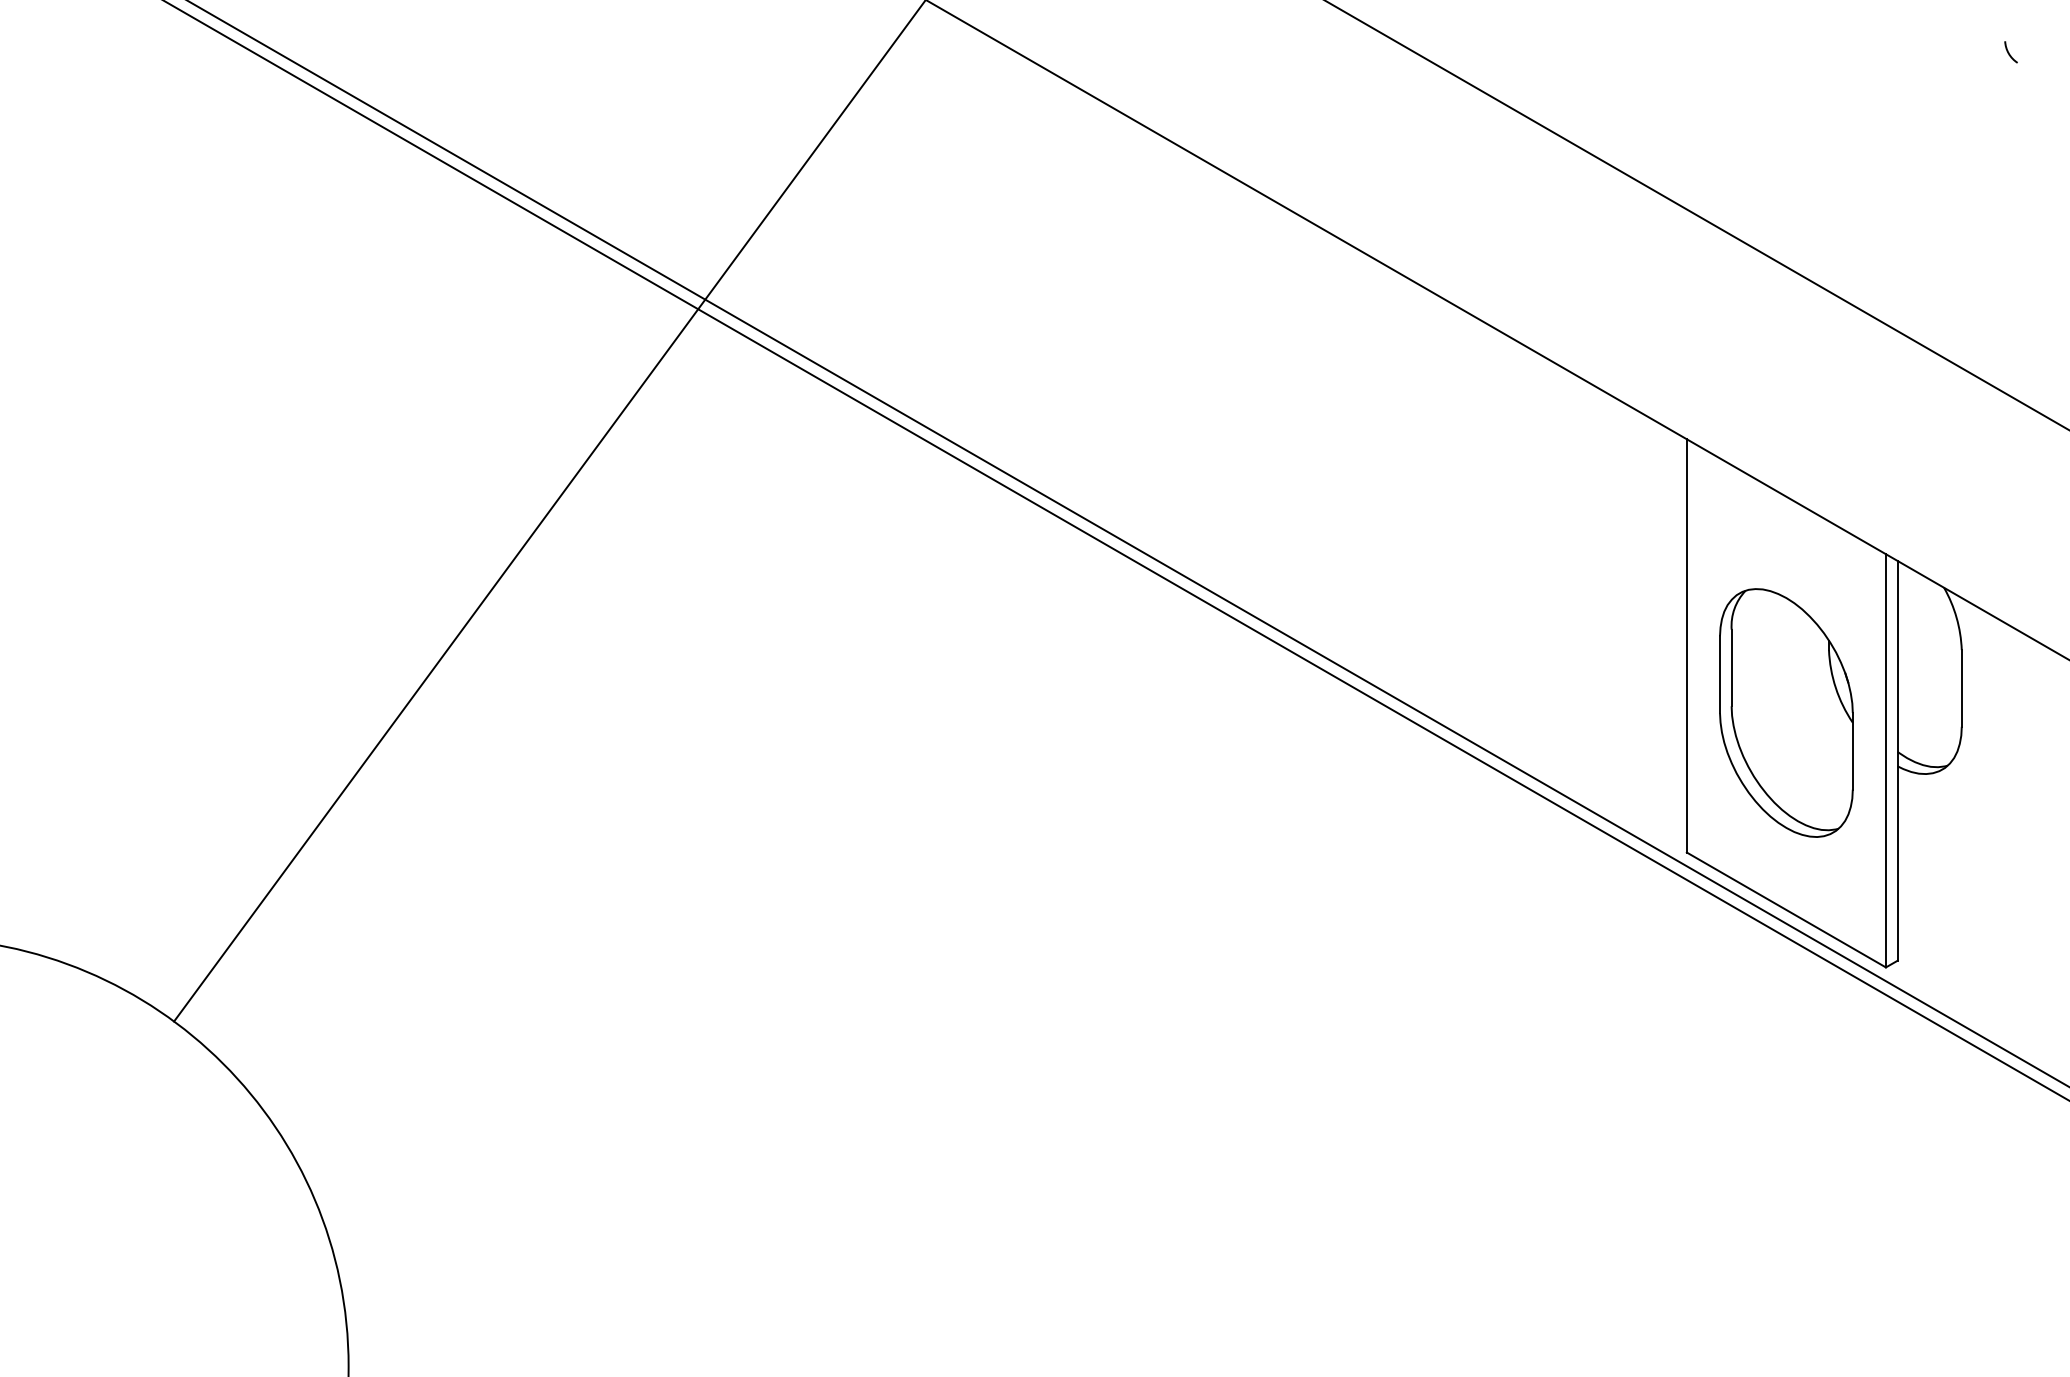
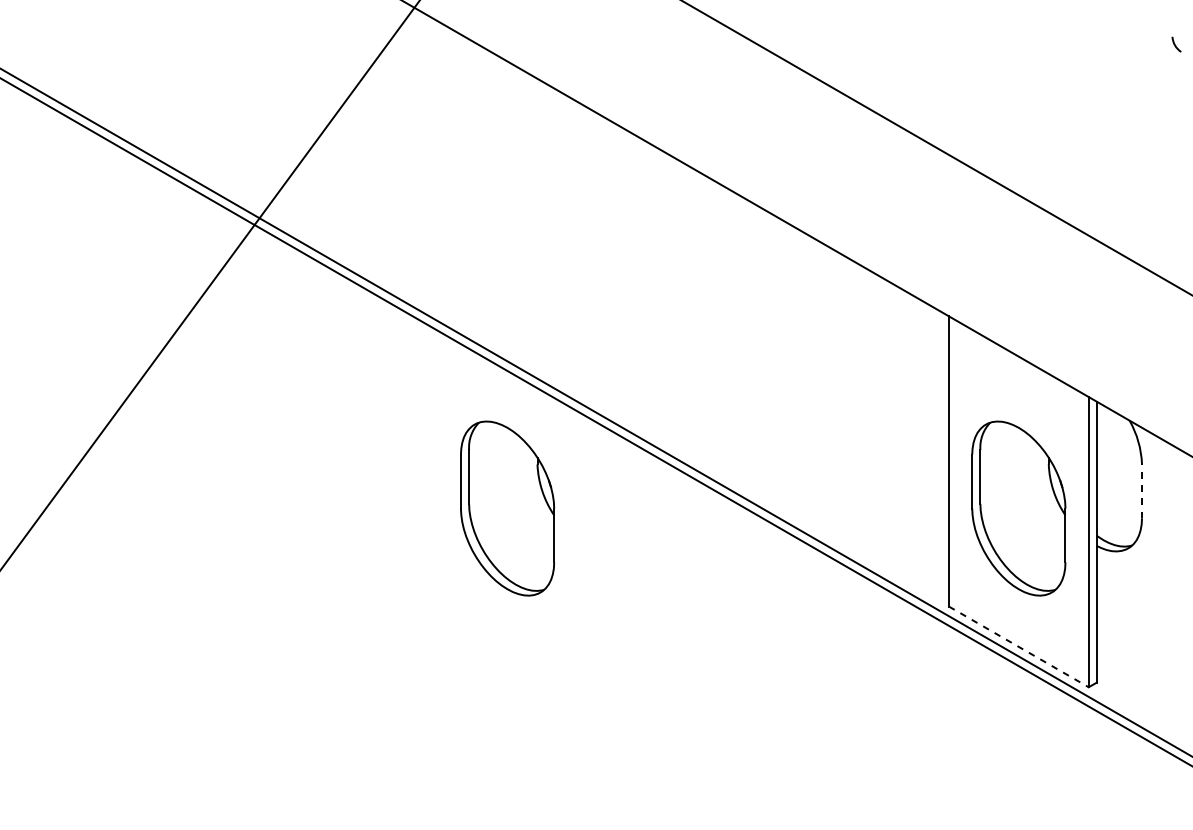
line: (1961, 687) -> (1141, 490), solid -> dashed
part: (1058, 712) -> (507, 508), added
line: (1786, 909) -> (1018, 646), solid -> dashed

